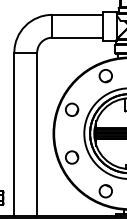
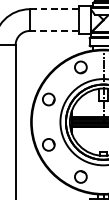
line: (77, 14) -> (53, 8), solid -> dashed
line: (77, 37) -> (53, 30), solid -> dashed

